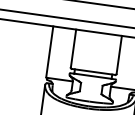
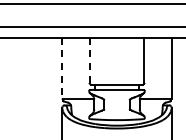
line: (73, 48) -> (89, 60), solid -> dashed
line: (49, 52) -> (62, 68), solid -> dashed

